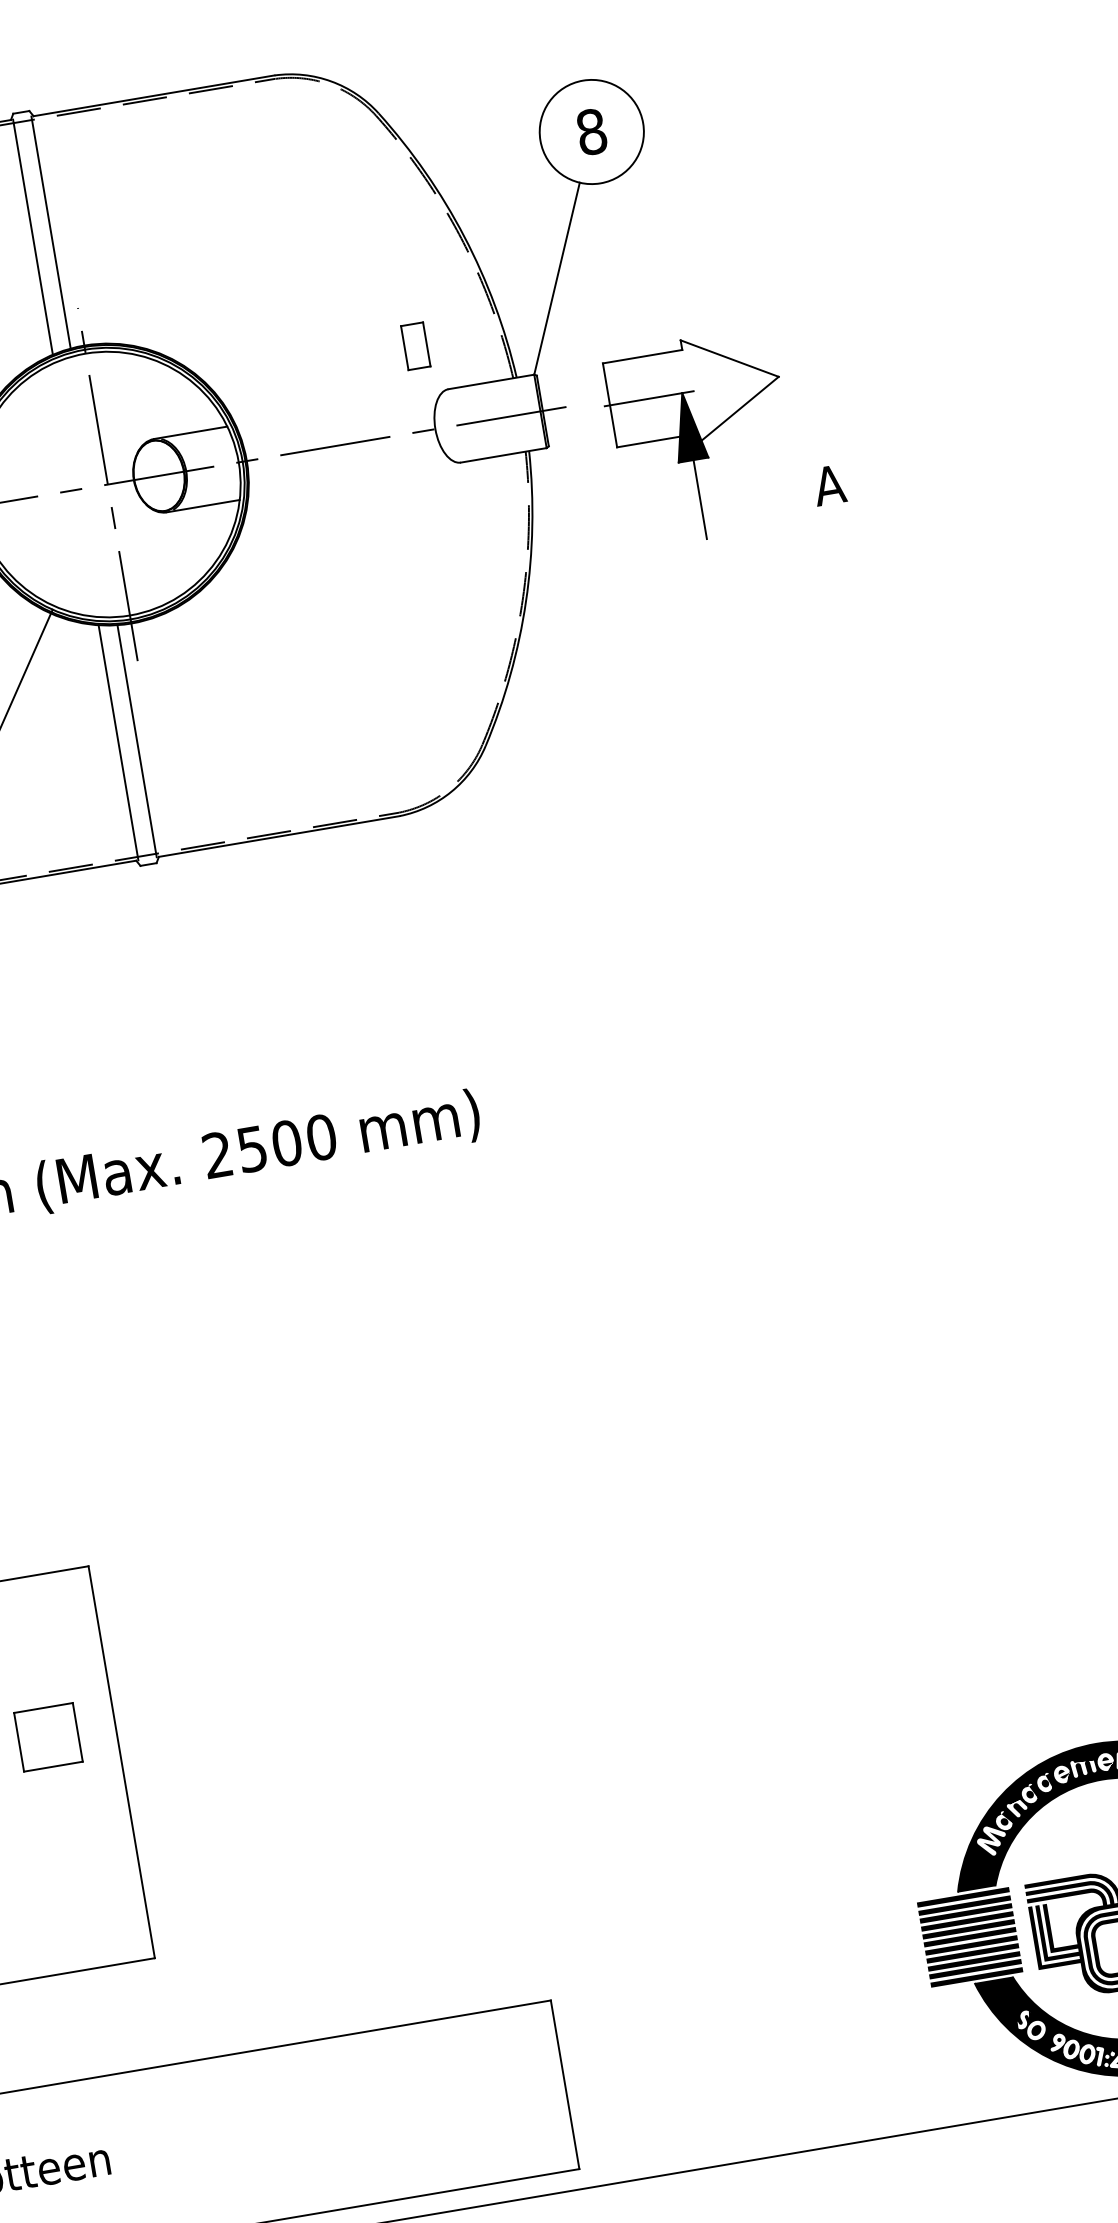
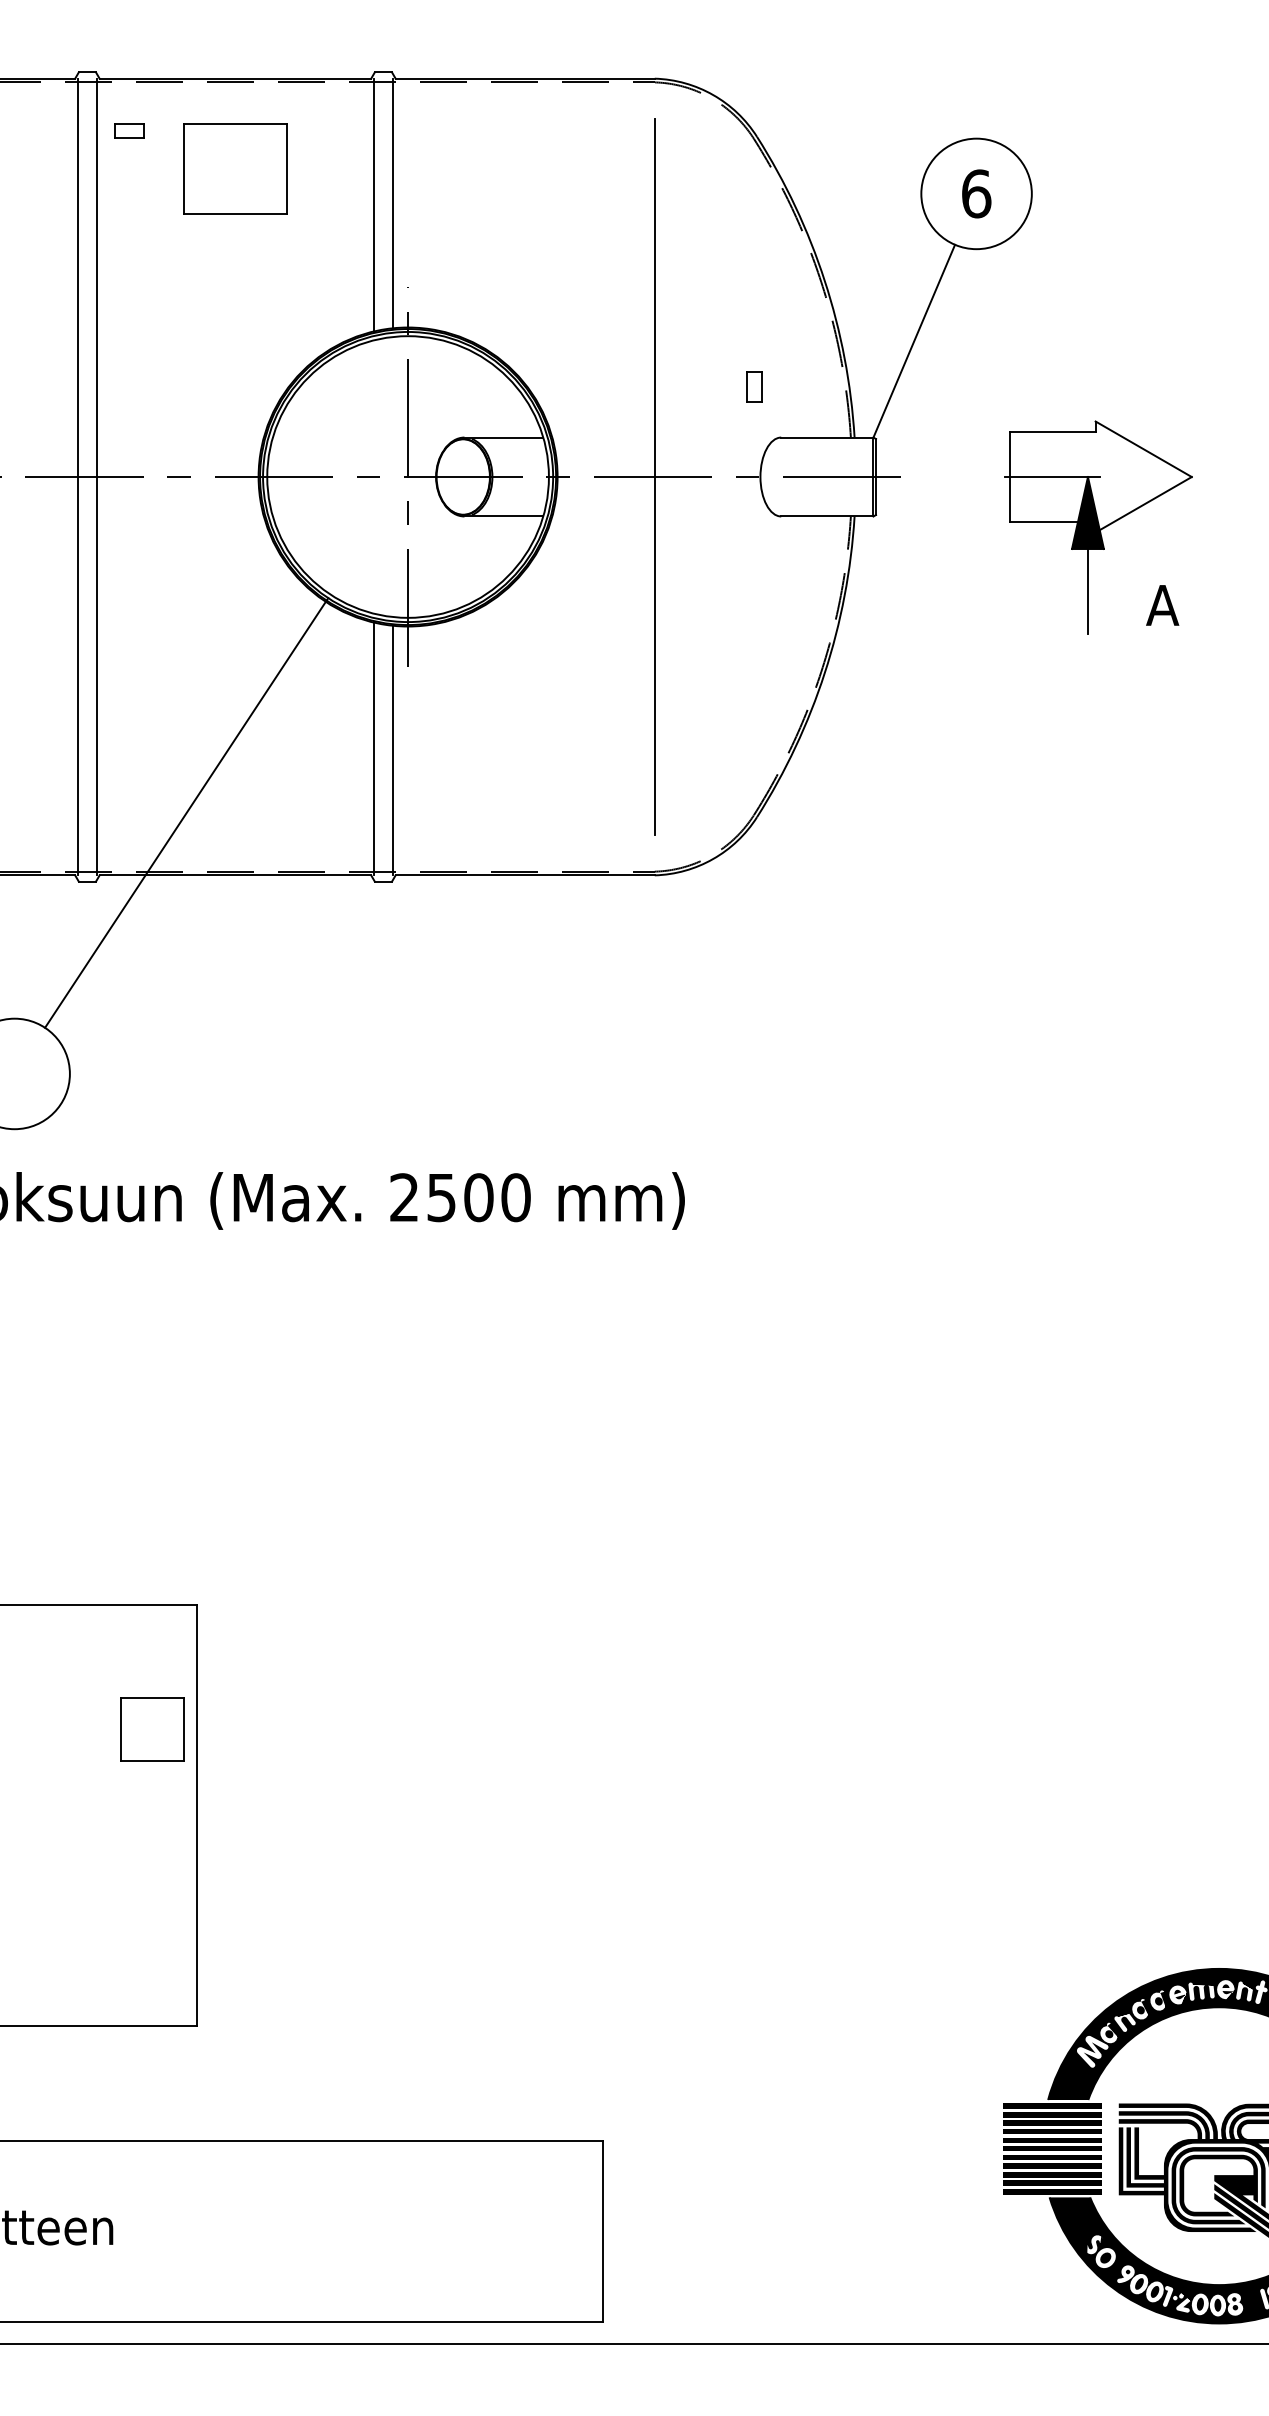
text: (591, 131) -> (976, 193), 8 -> 6
part: (415, 345) -> (754, 386), size x0.62
part: (699, 438) -> (1098, 527), moved
line: (336, 445) -> (654, 476), added
part: (48, 1737) -> (152, 1729), moved

